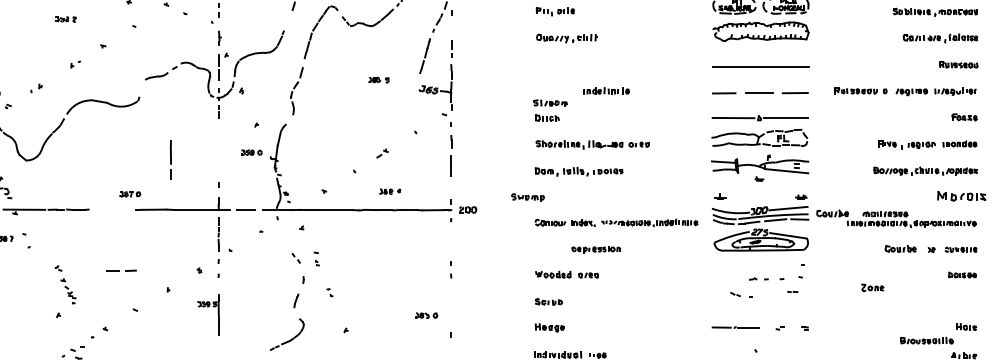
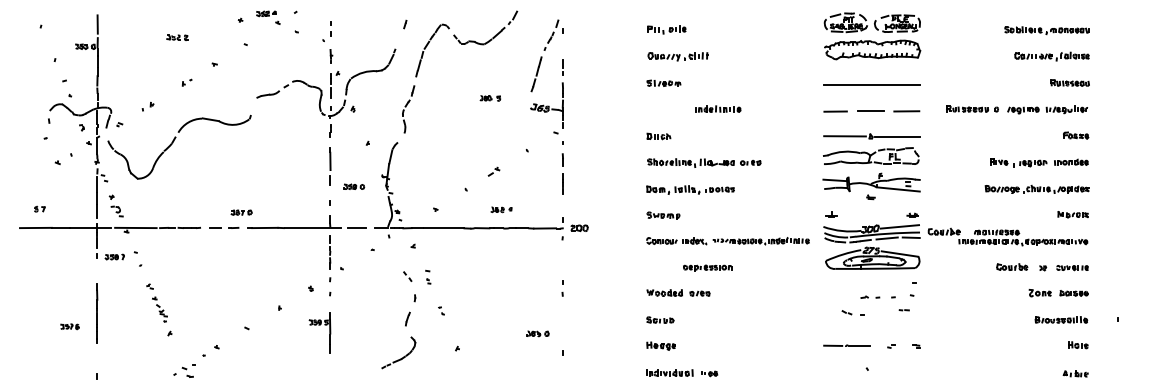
part: (550, 102) -> (663, 82), moved
part: (252, 152) -> (354, 186), moved
line: (171, 160) -> (330, 166), moved
part: (961, 196) -> (1072, 214), size x0.62
part: (528, 197) -> (663, 215), moved
line: (119, 270) -> (221, 227), moved
part: (65, 284) -> (156, 302), moved
part: (872, 288) -> (1039, 293), moved
part: (927, 340) -> (1061, 319), moved

